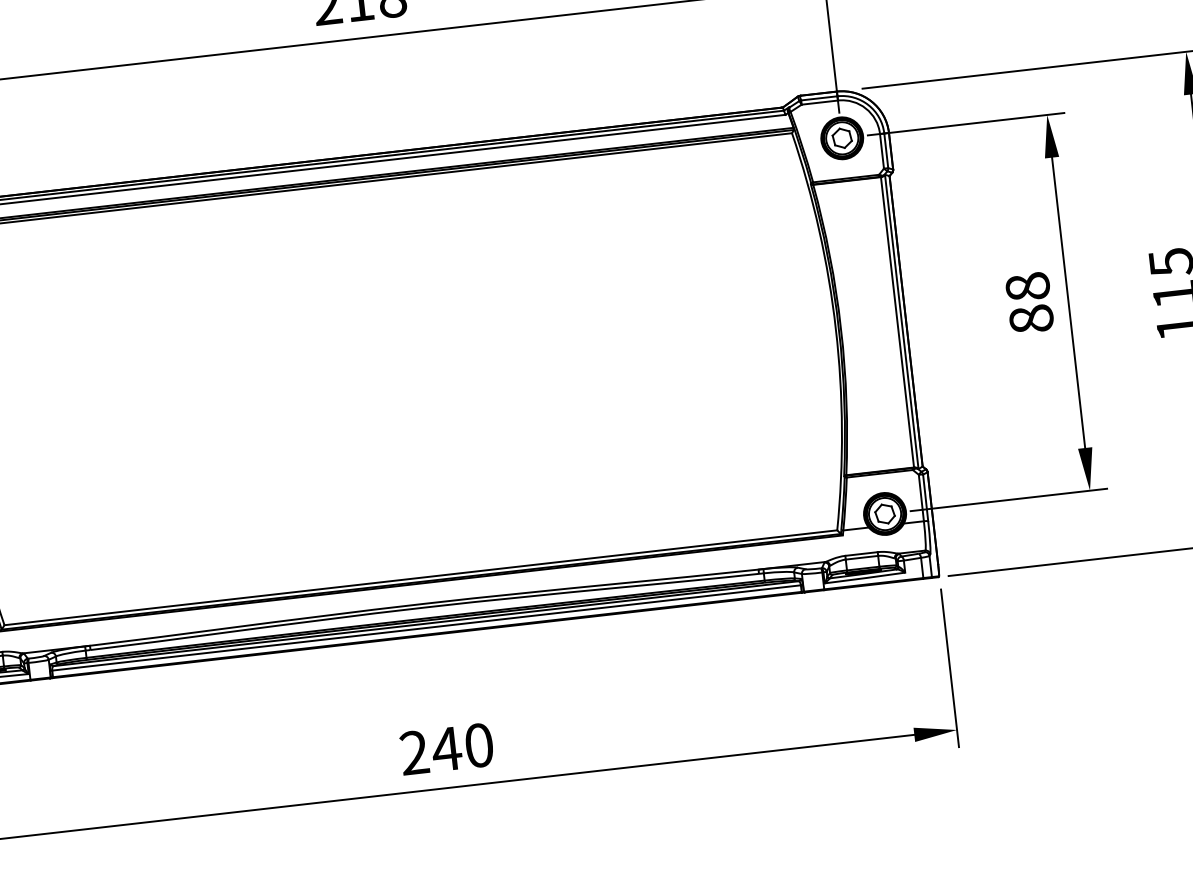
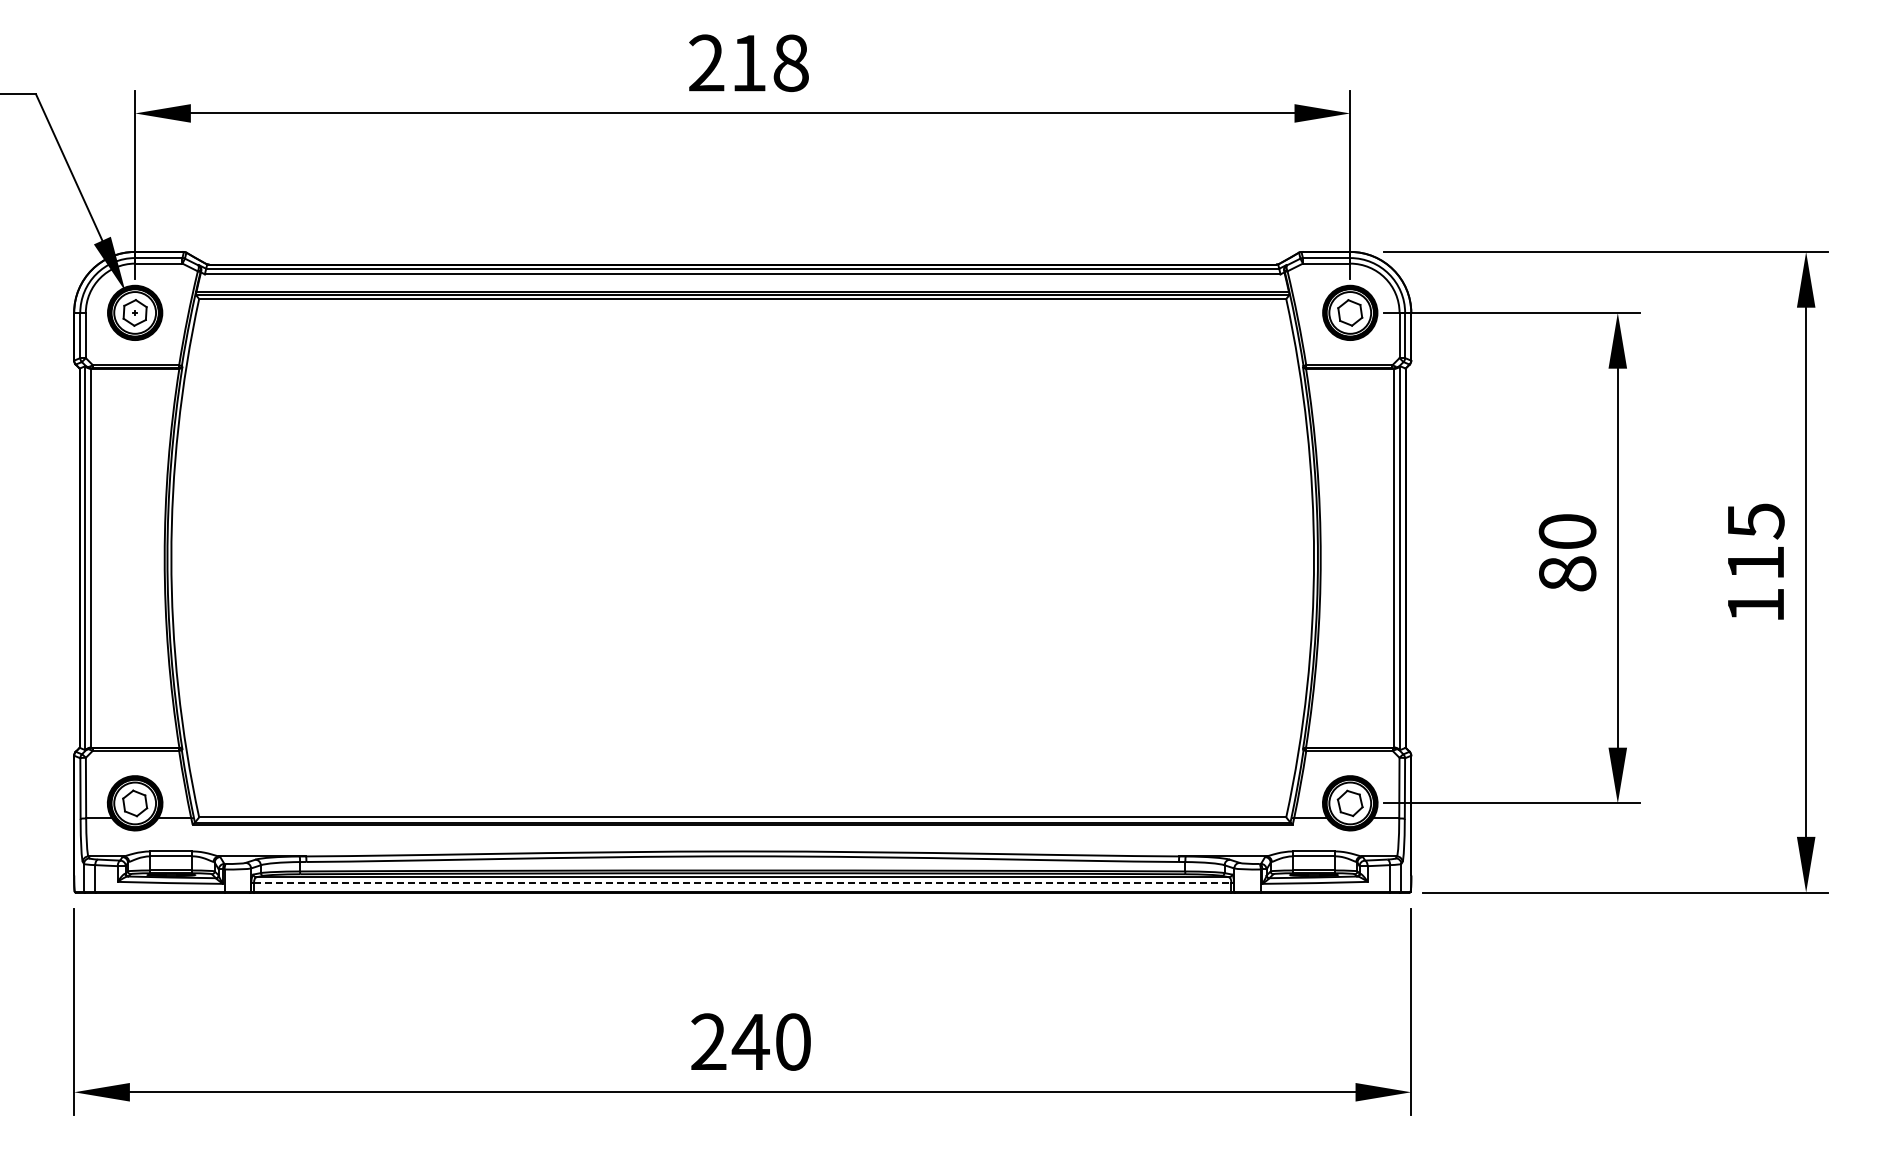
text: (1027, 286) -> (1567, 531), 88 -> 80
line: (426, 627) -> (742, 882), solid -> dashed

